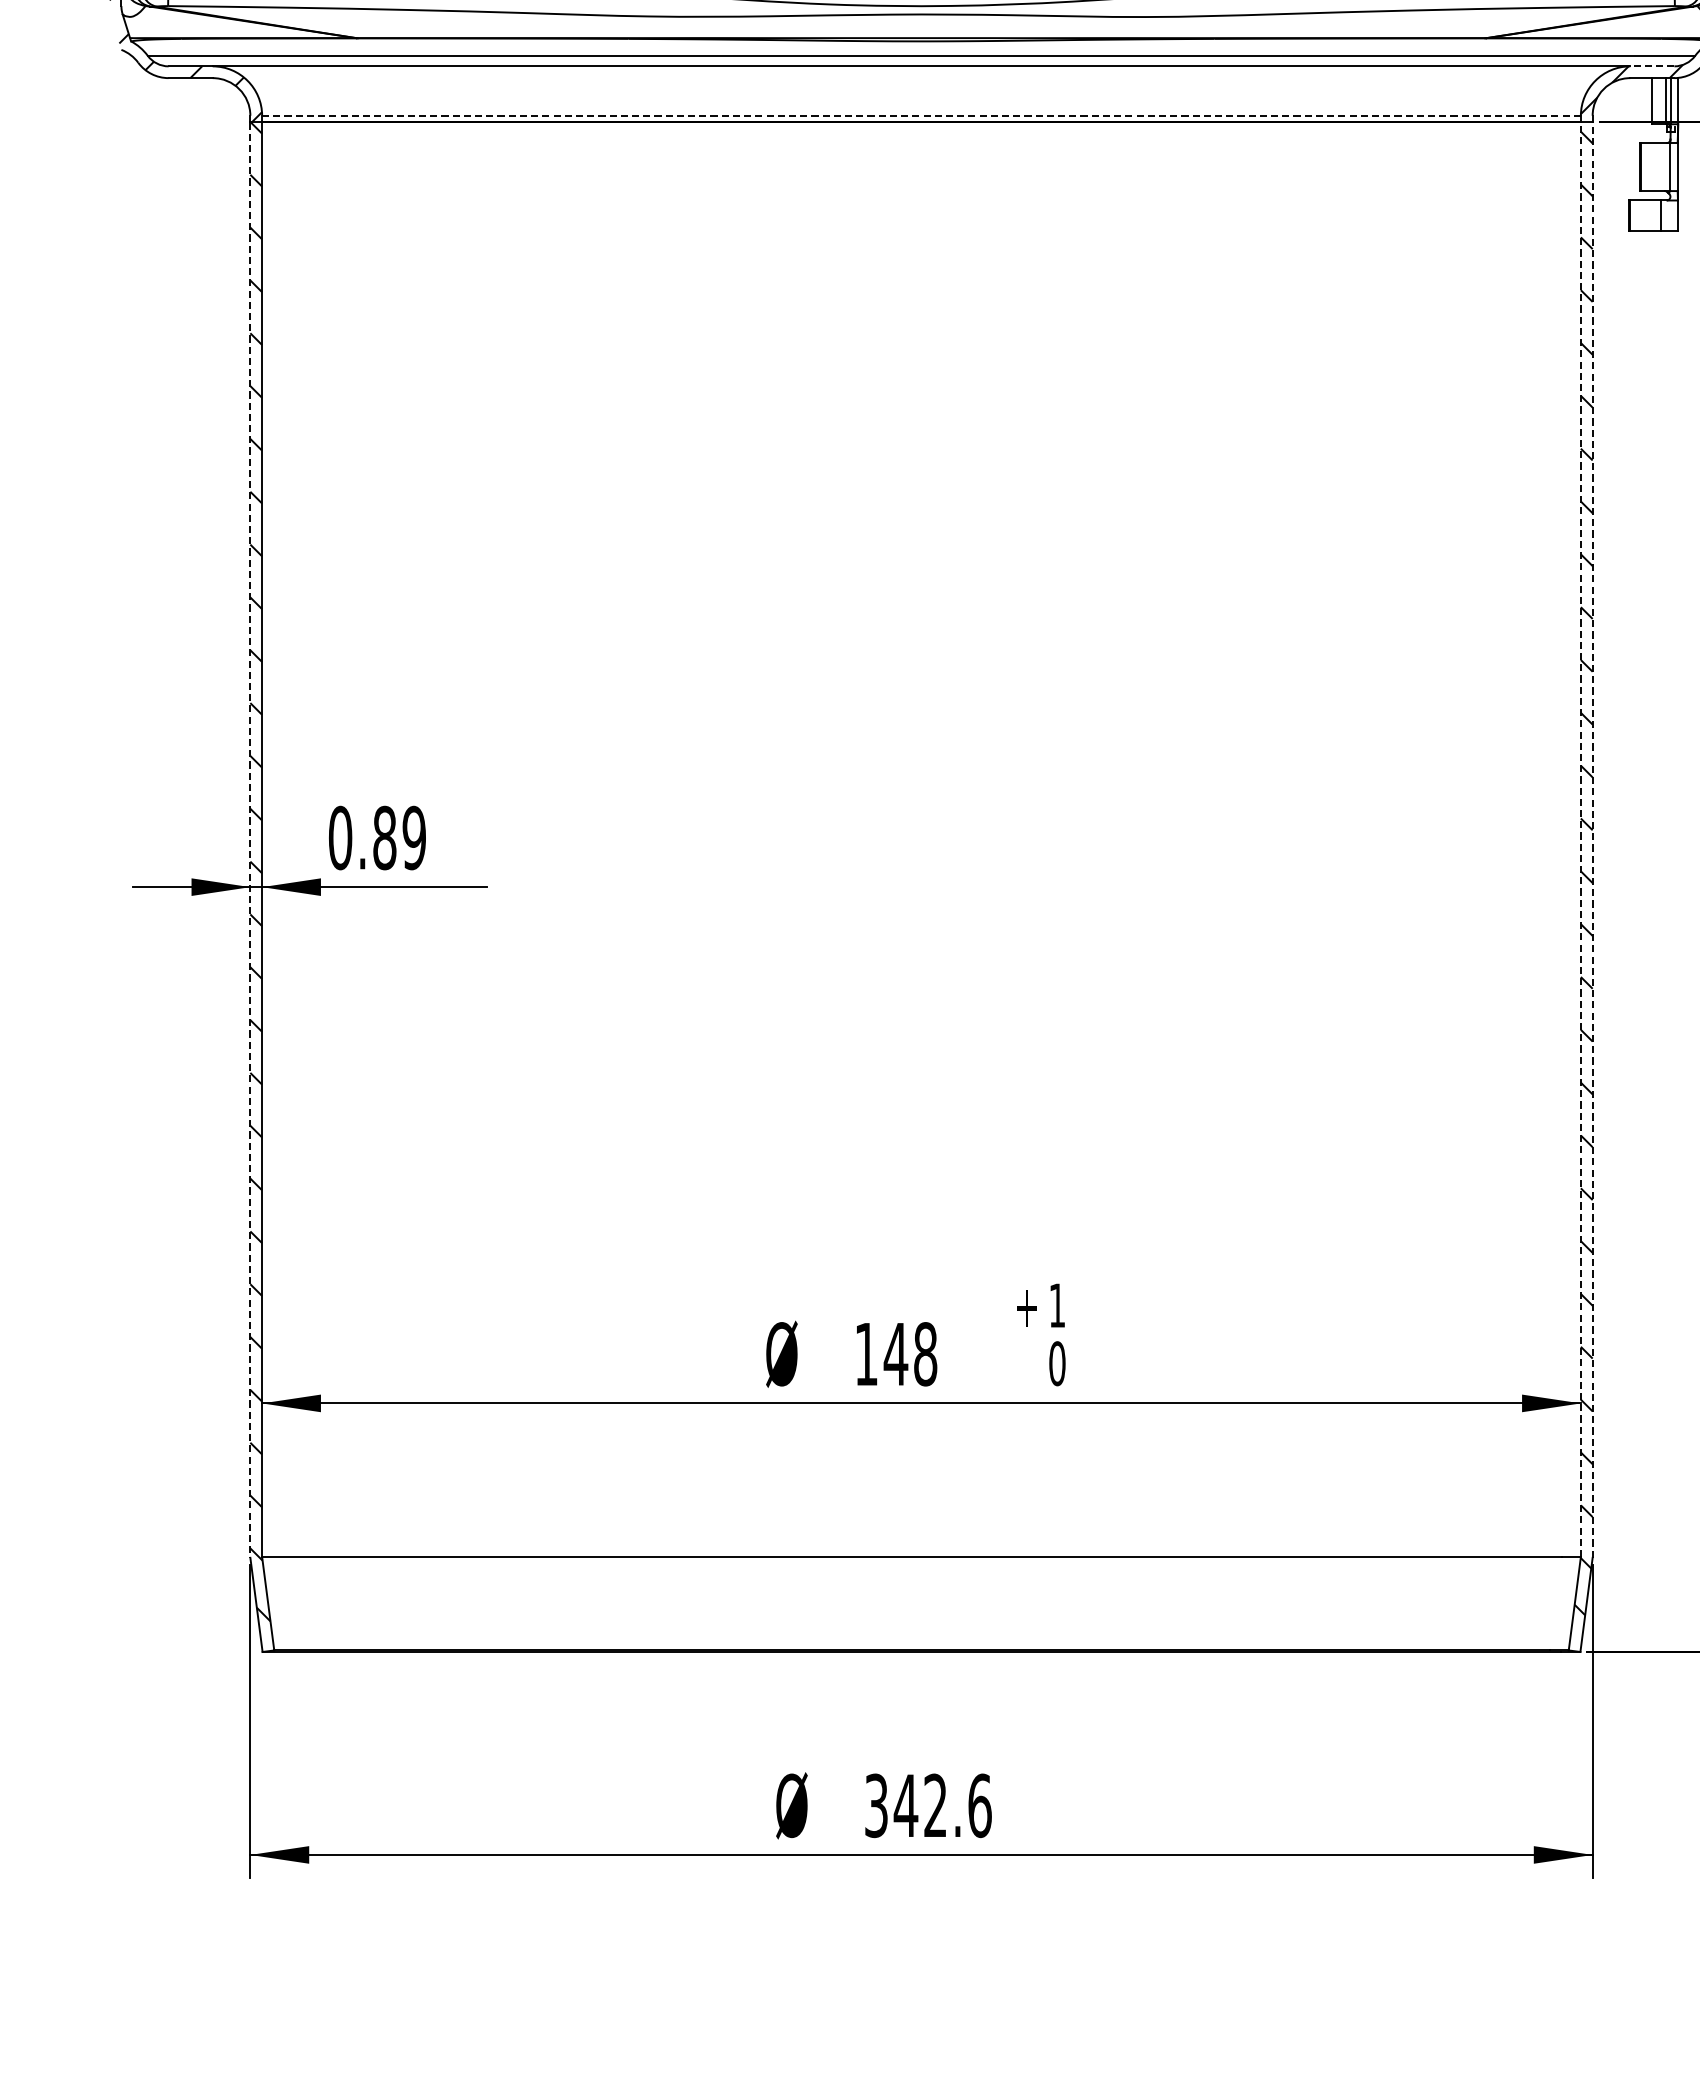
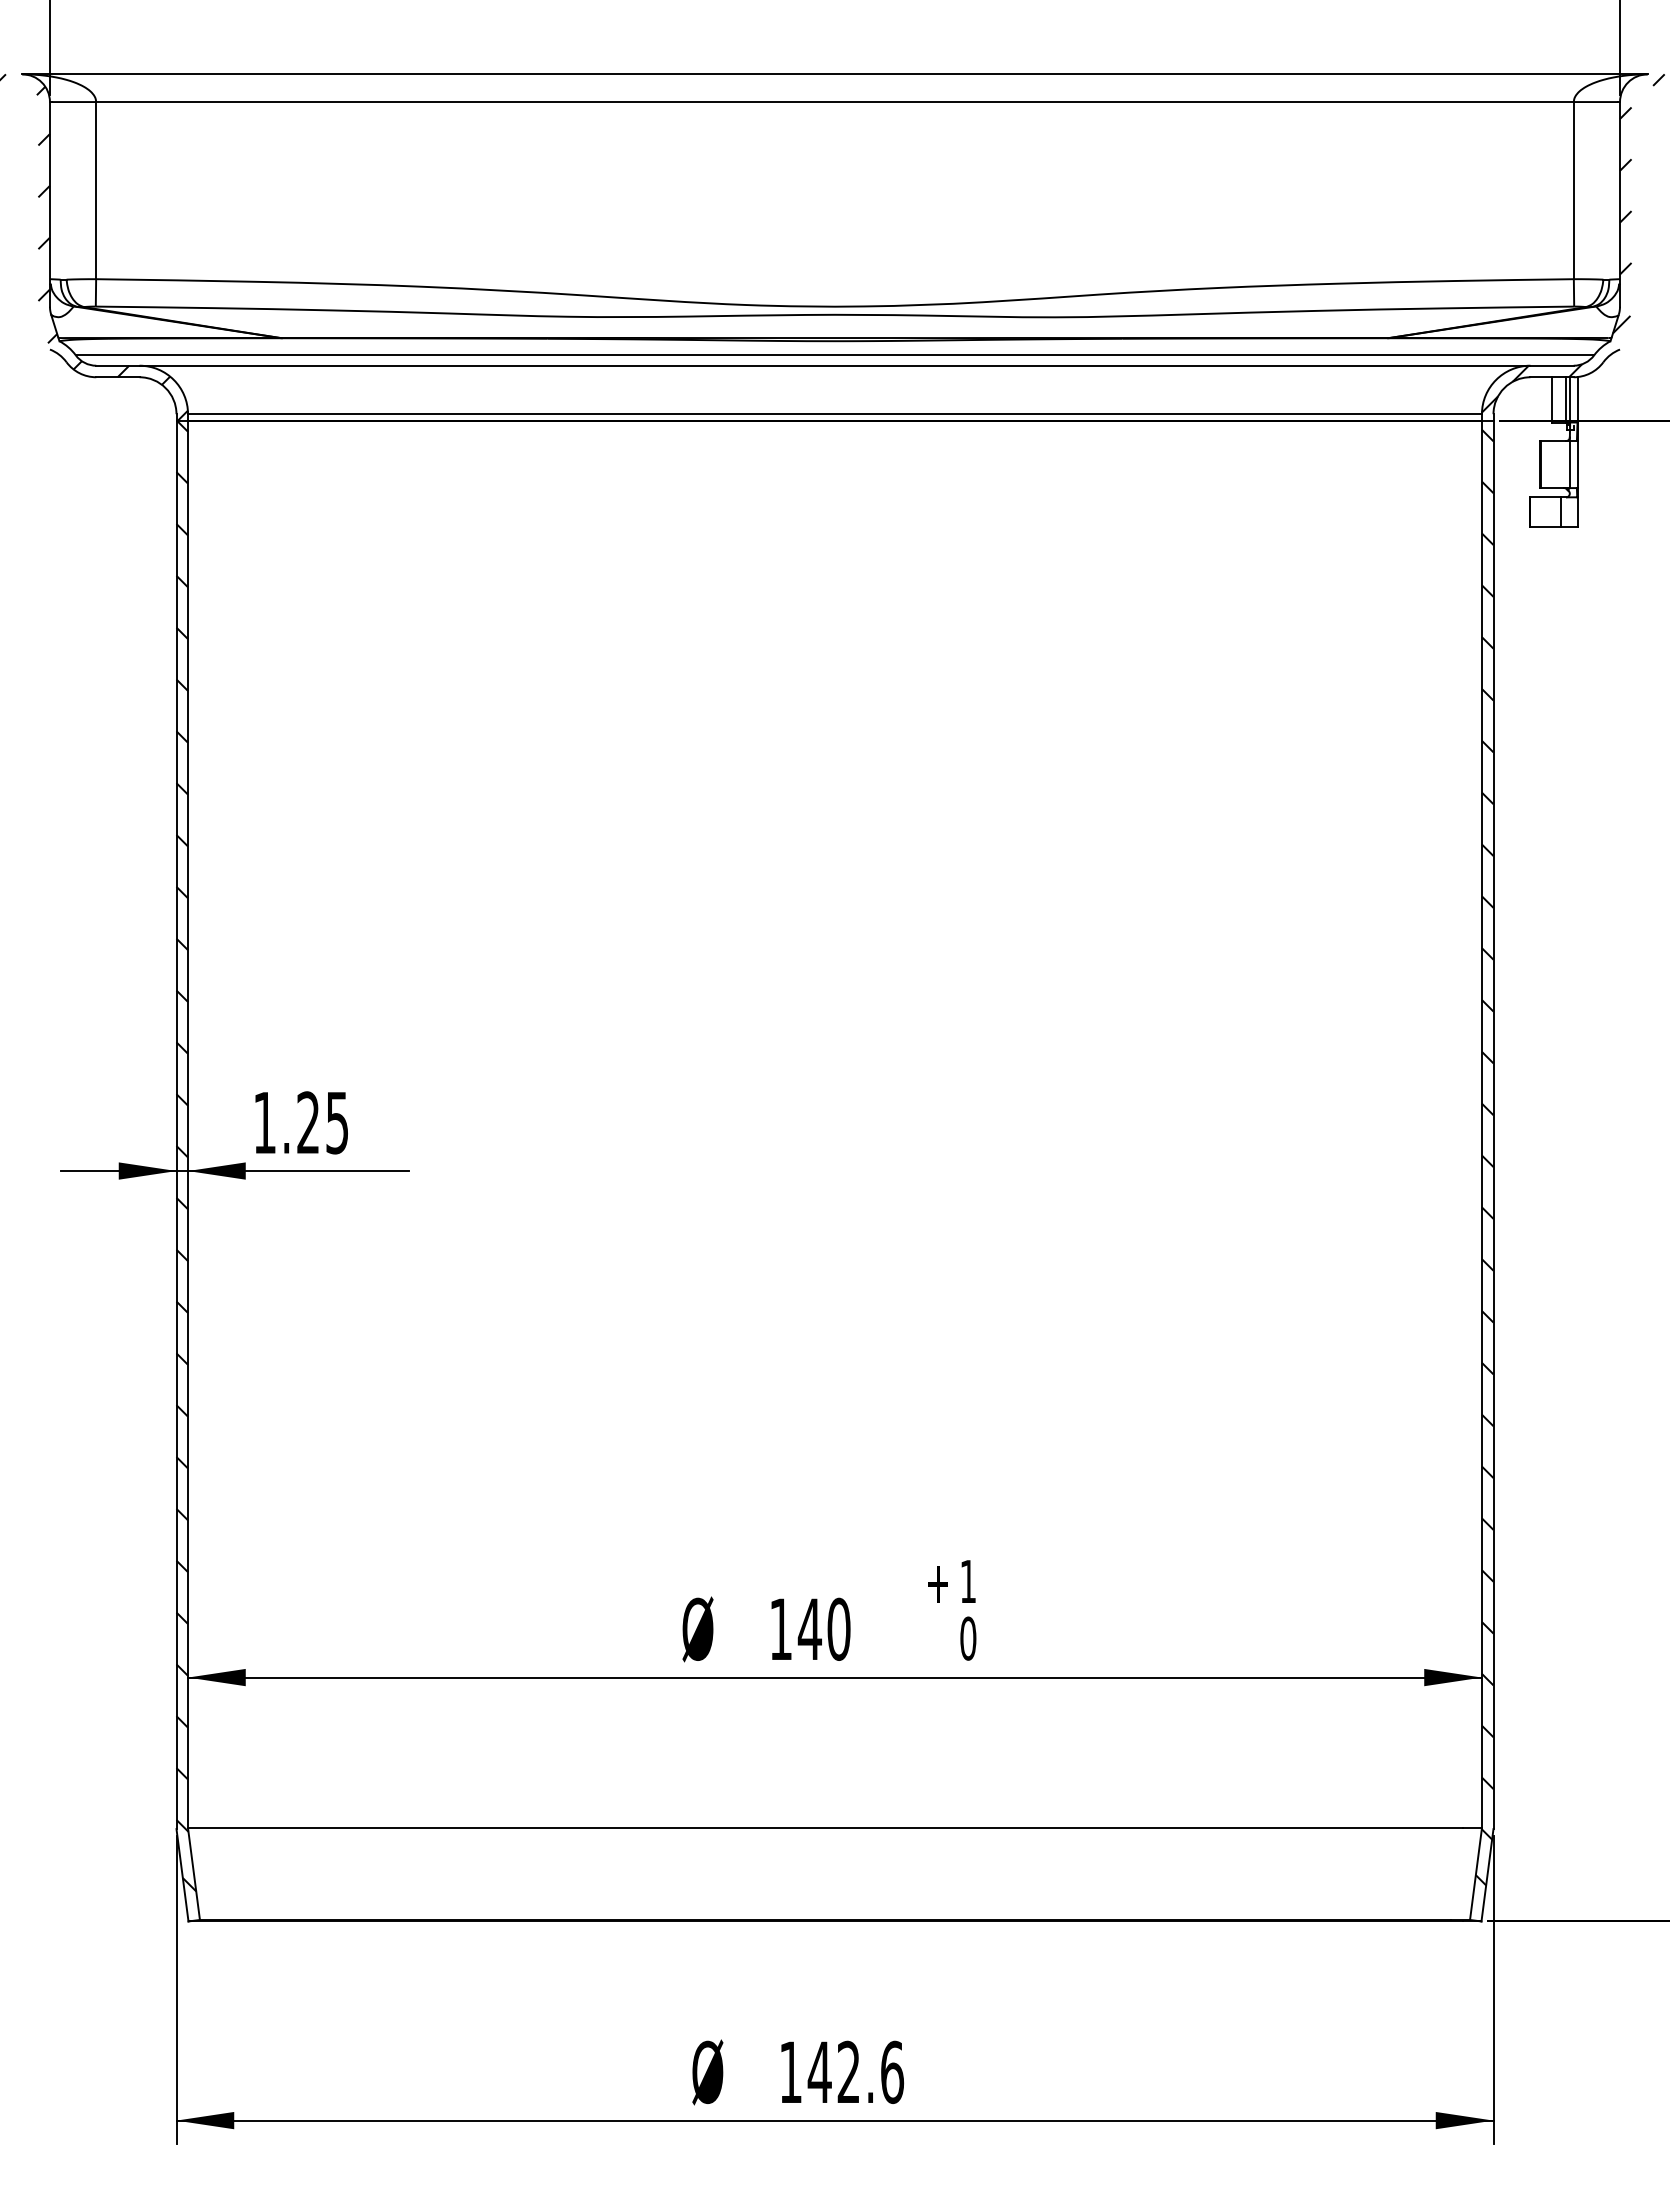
line: (1652, 66) -> (1552, 365), dashed -> solid
line: (921, 116) -> (834, 414), dashed -> solid
text: (376, 837) -> (300, 1122), 0.89 -> 1.25
line: (1580, 839) -> (1481, 1124), dashed -> solid
line: (1592, 839) -> (1493, 1124), dashed -> solid
line: (250, 840) -> (176, 1125), dashed -> solid
text: (925, 1354) -> (838, 1629), 148 -> 140
text: (876, 1804) -> (790, 2071), 342.6 -> 142.6

